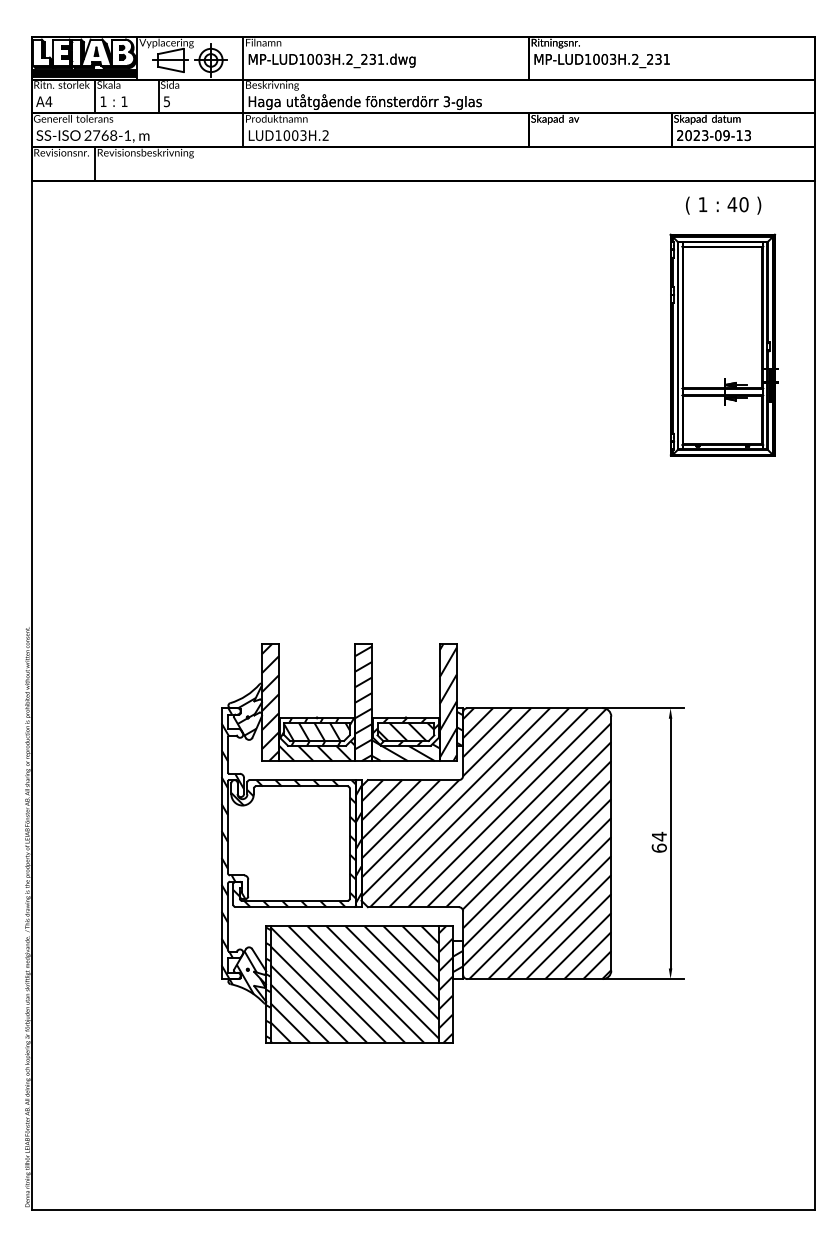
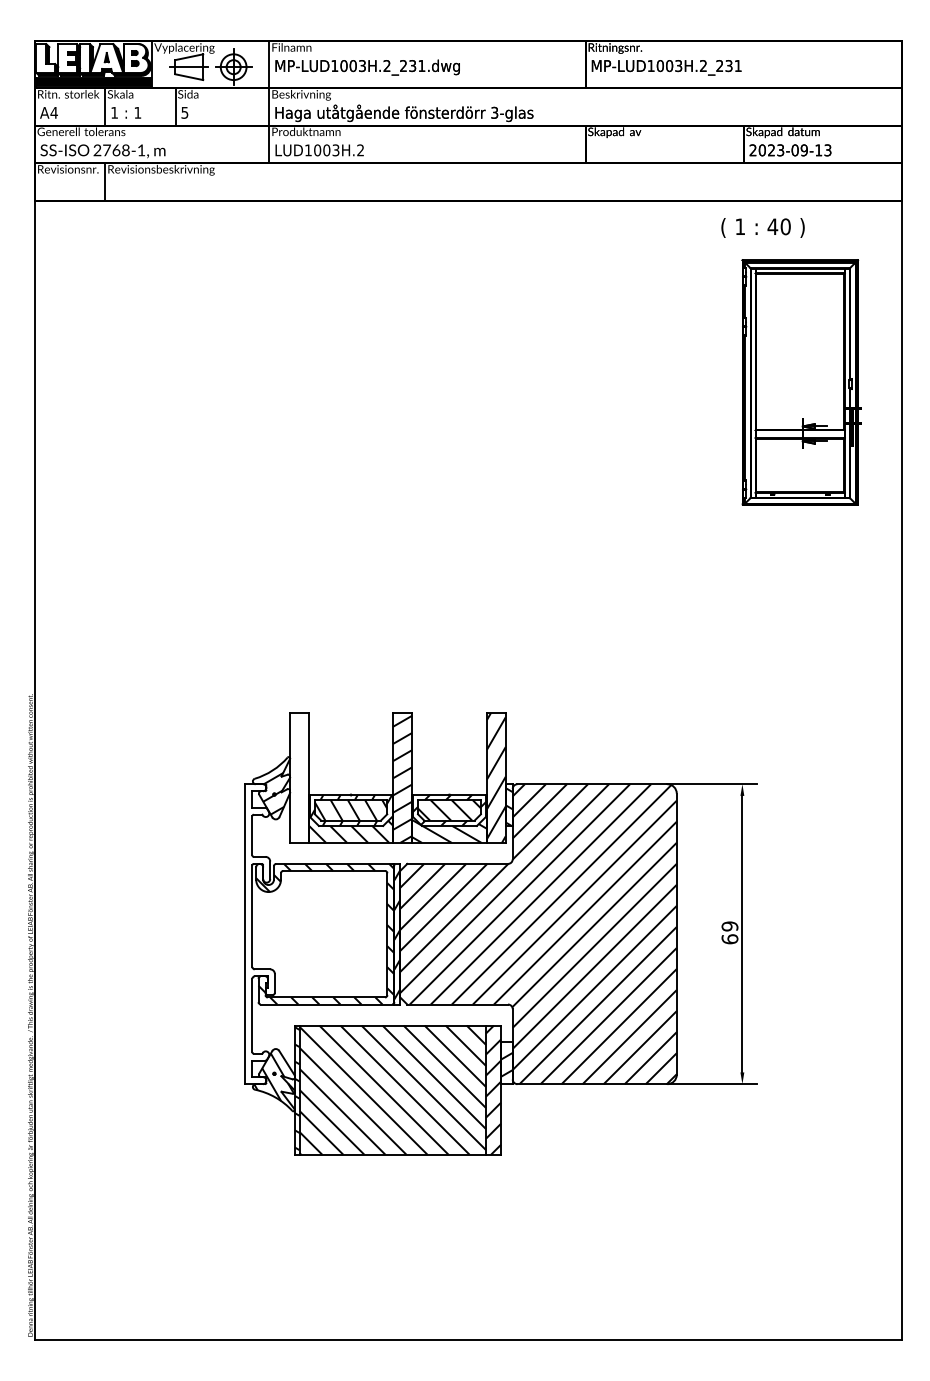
text: (723, 205) -> (762, 227), moved
hatch: (270, 702) -> (299, 777), removed
text: (658, 836) -> (729, 926), 64 -> 69
hatch: (233, 843) -> (258, 934), removed

